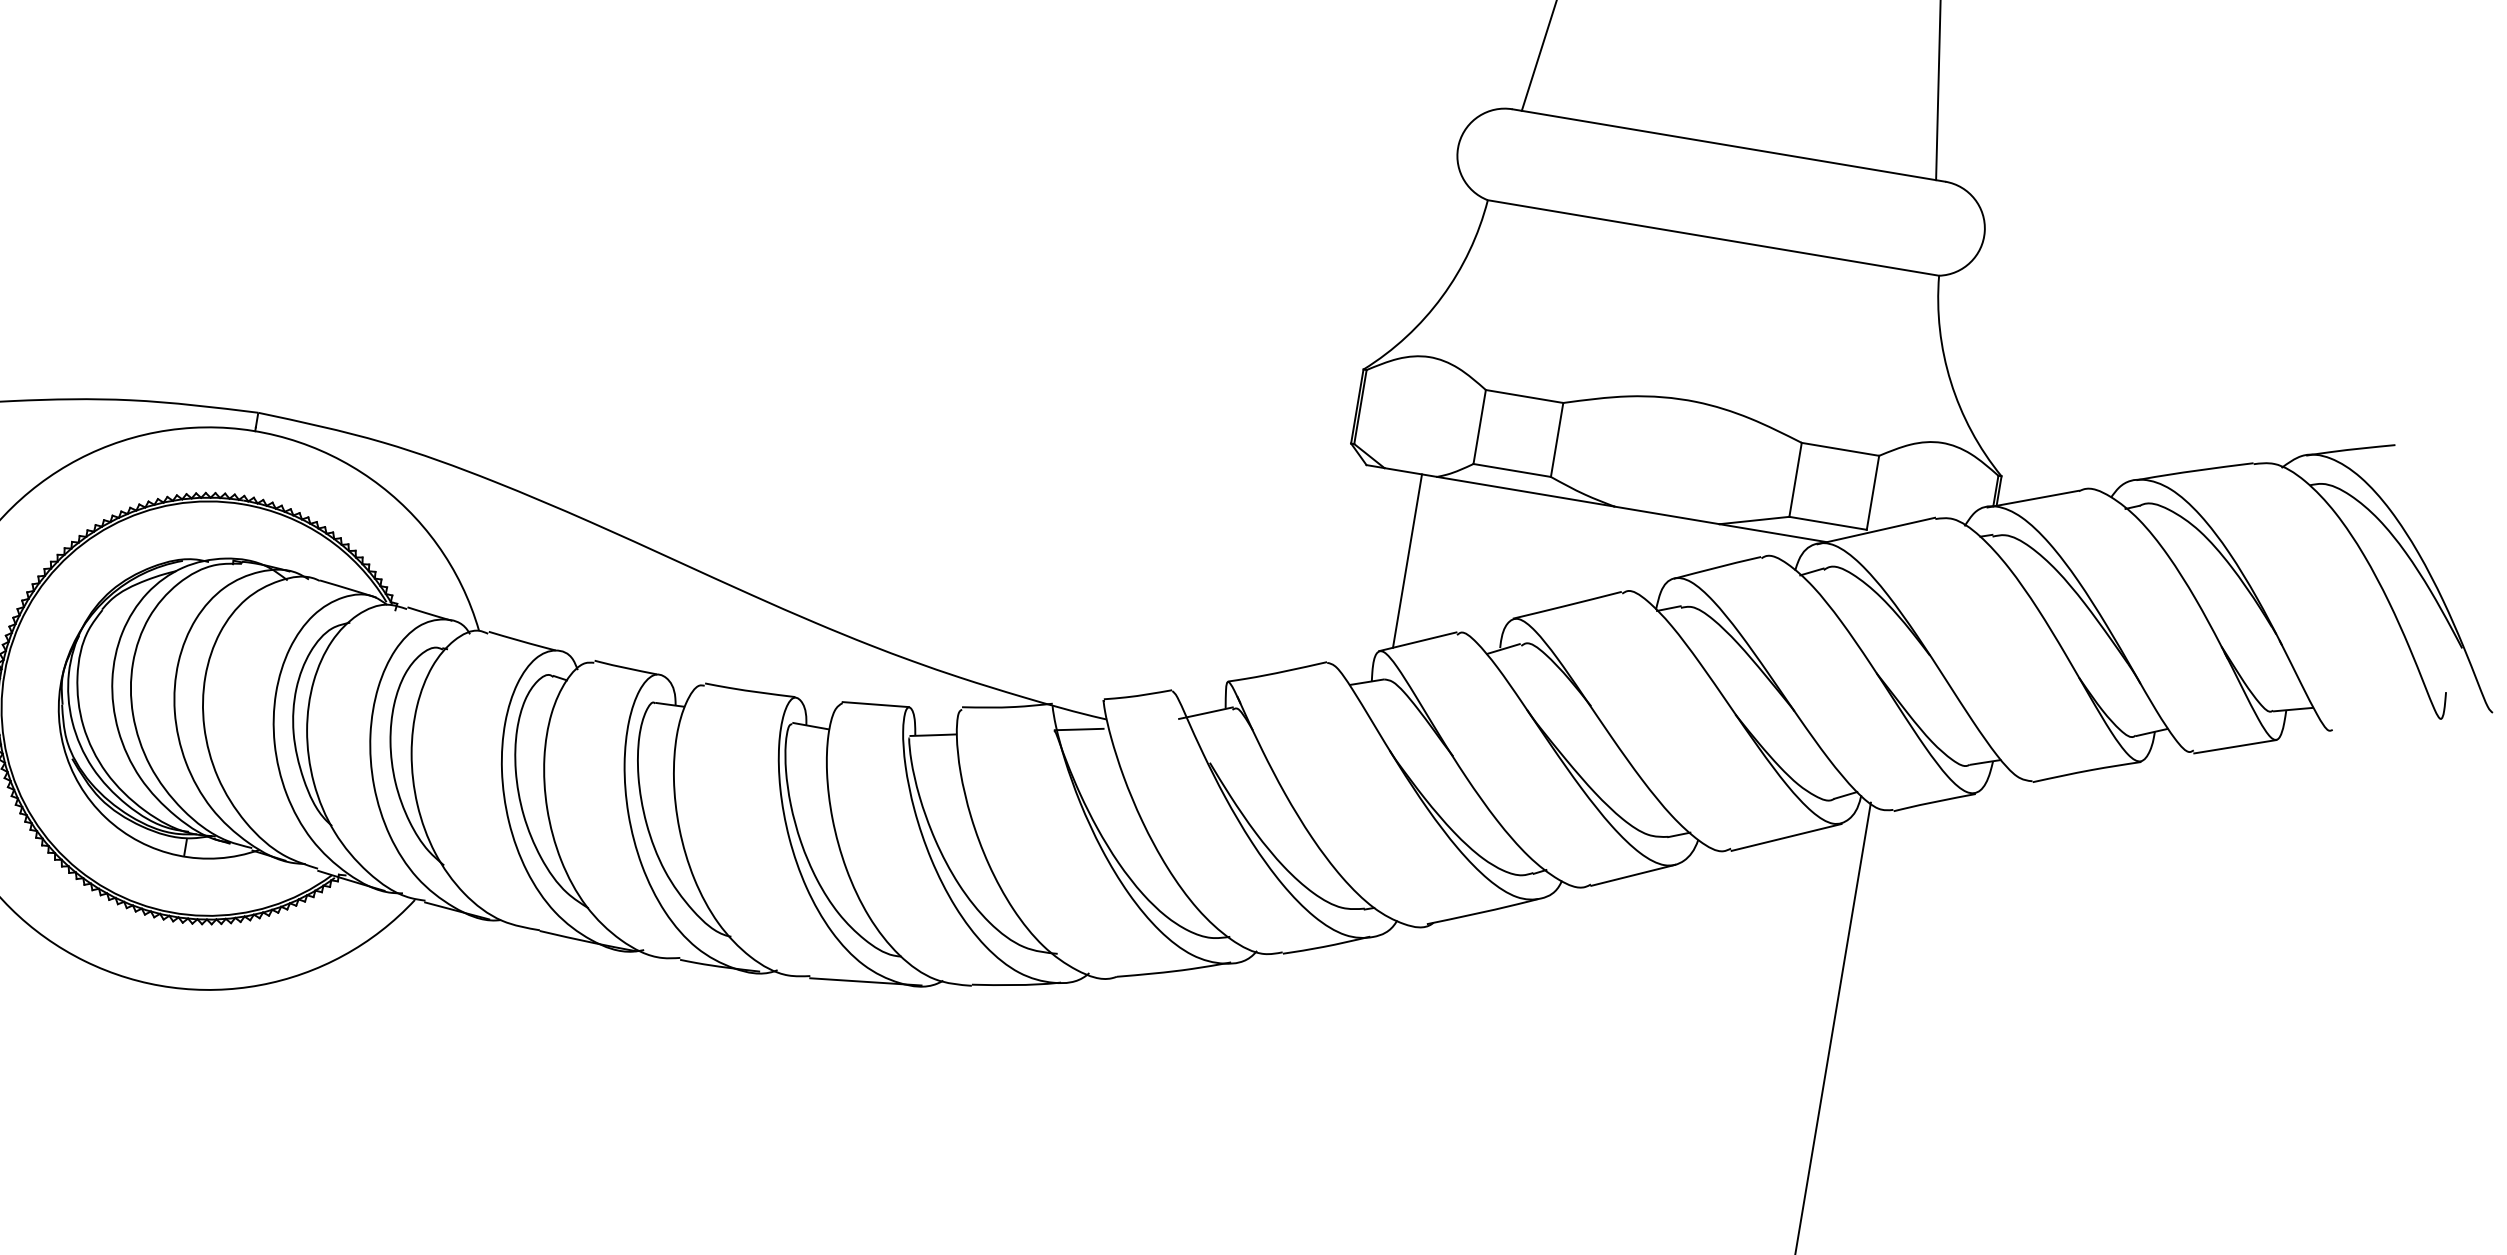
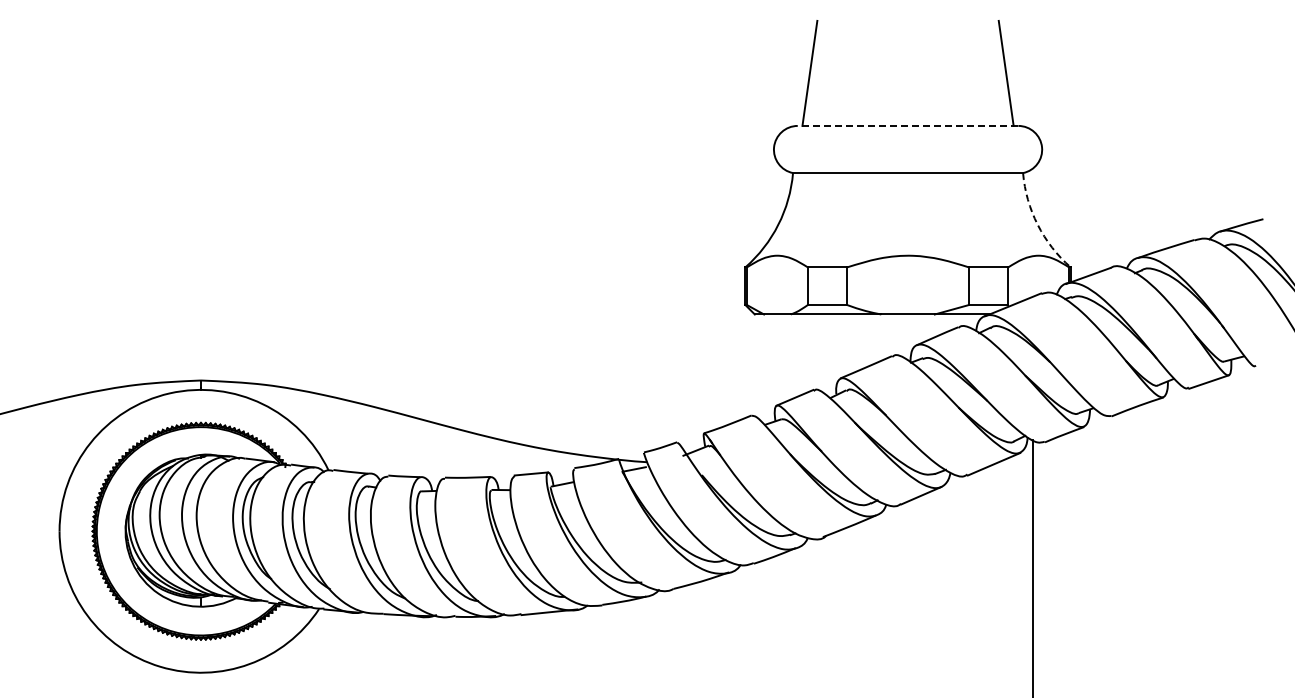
line: (1728, 144) -> (907, 125), solid -> dashed
arc: (1950, 381) -> (1037, 224), solid -> dashed
line: (1408, 560) -> (783, 358), removed

